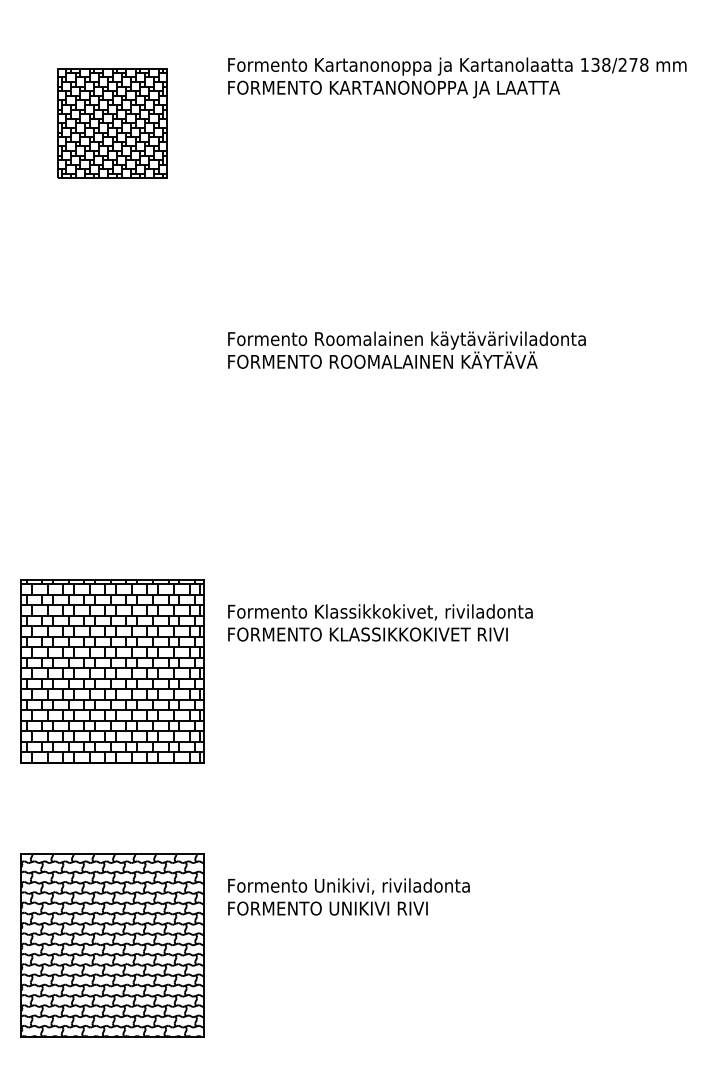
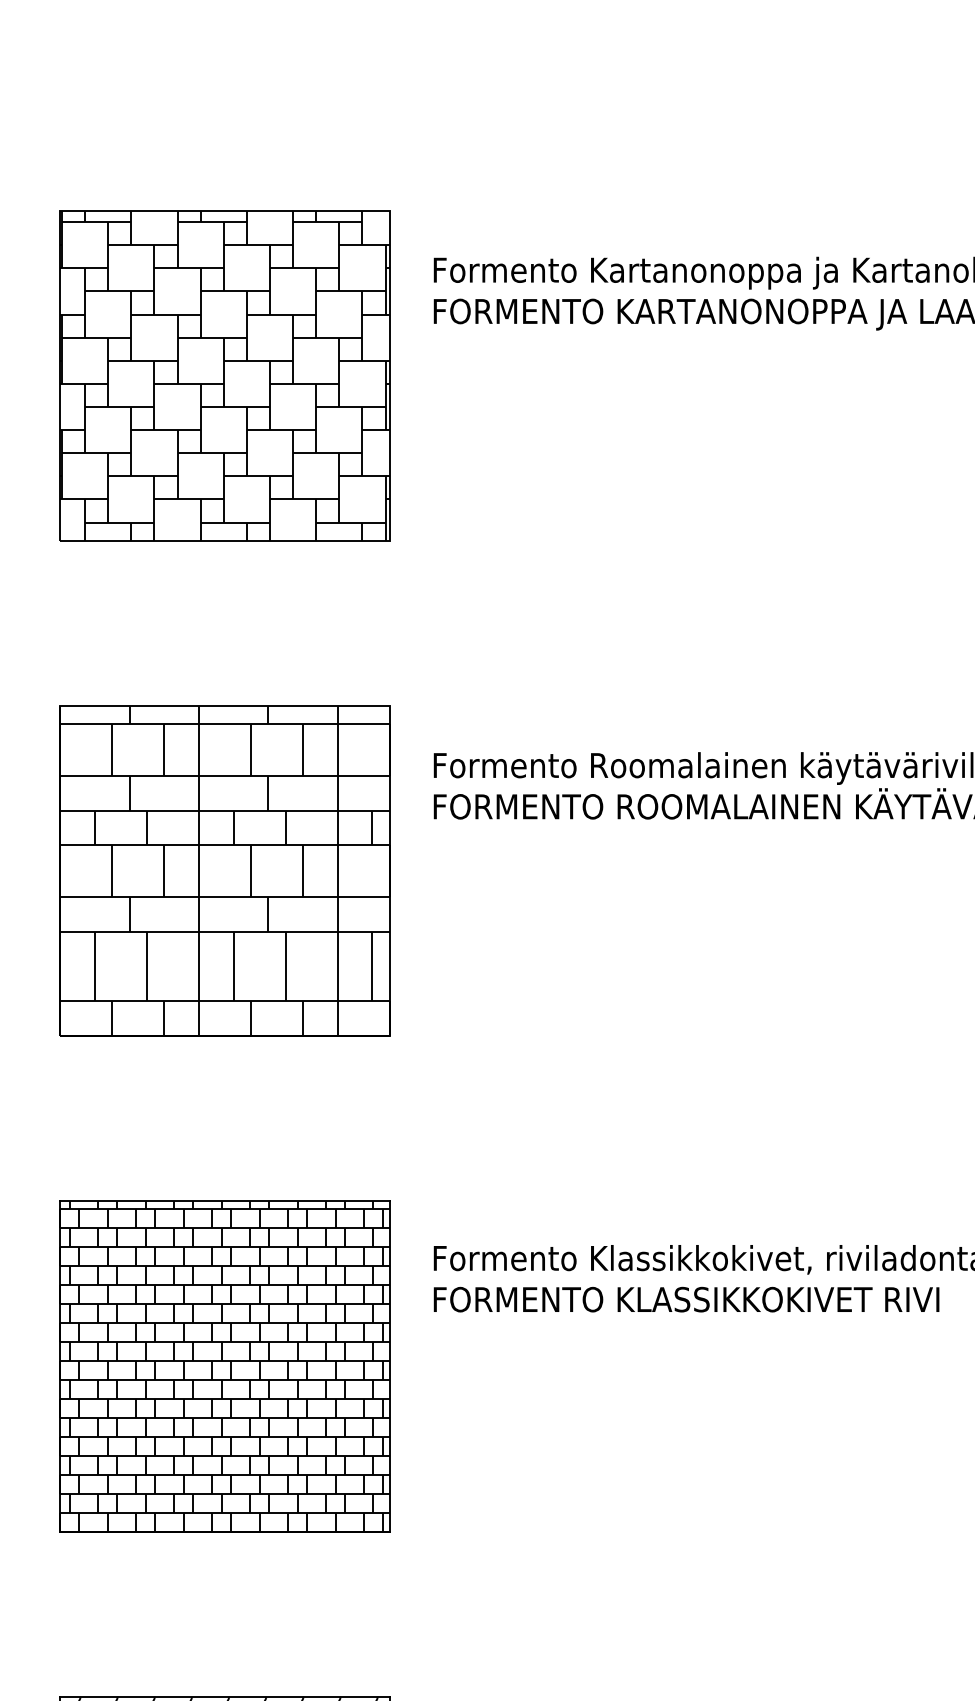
part: (112, 123) -> (224, 376), size x1.67
part: (112, 397) -> (224, 871), added

